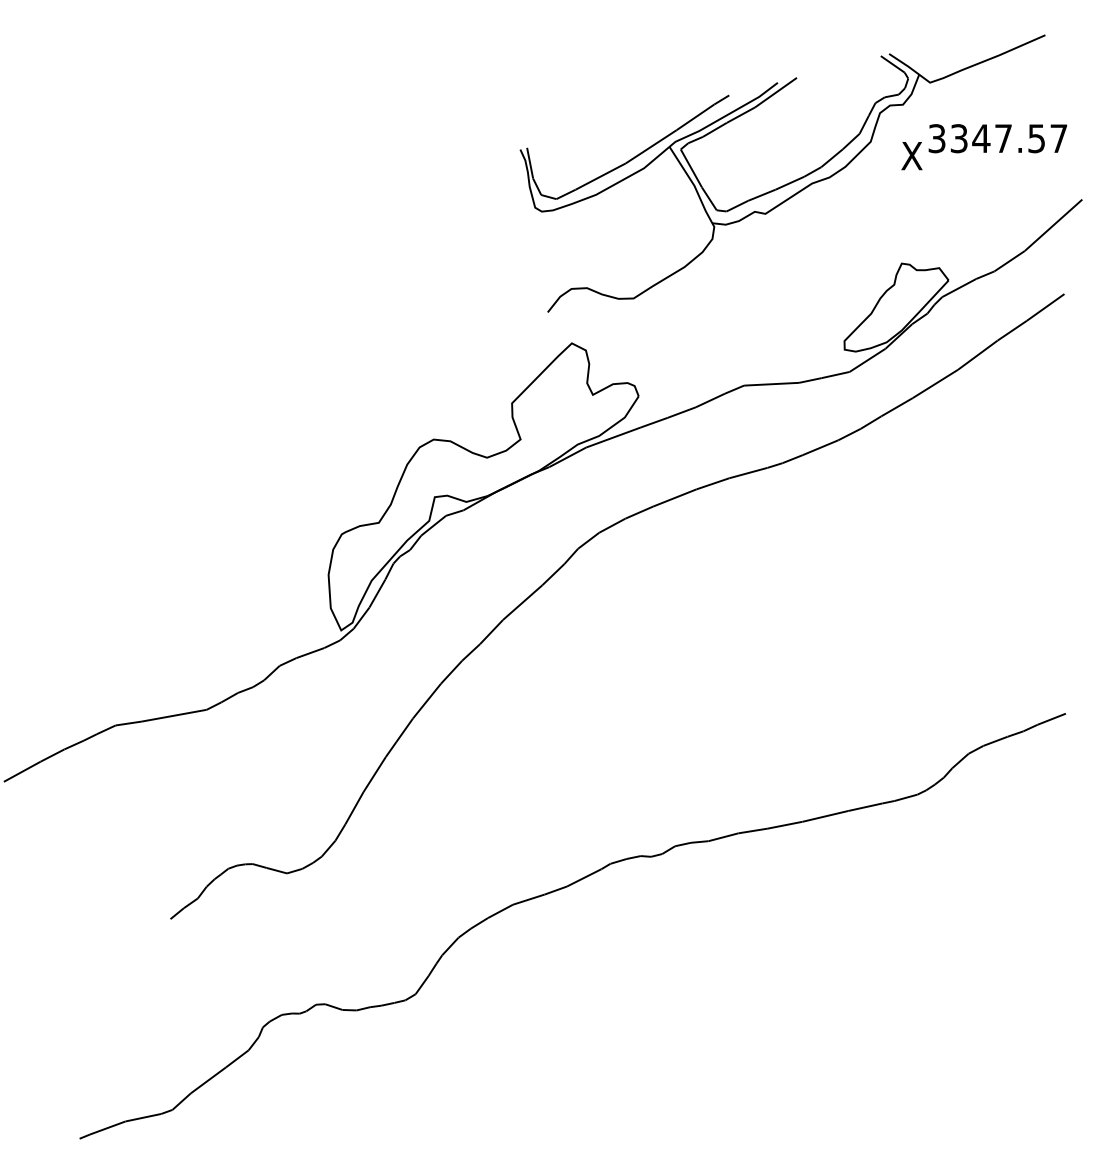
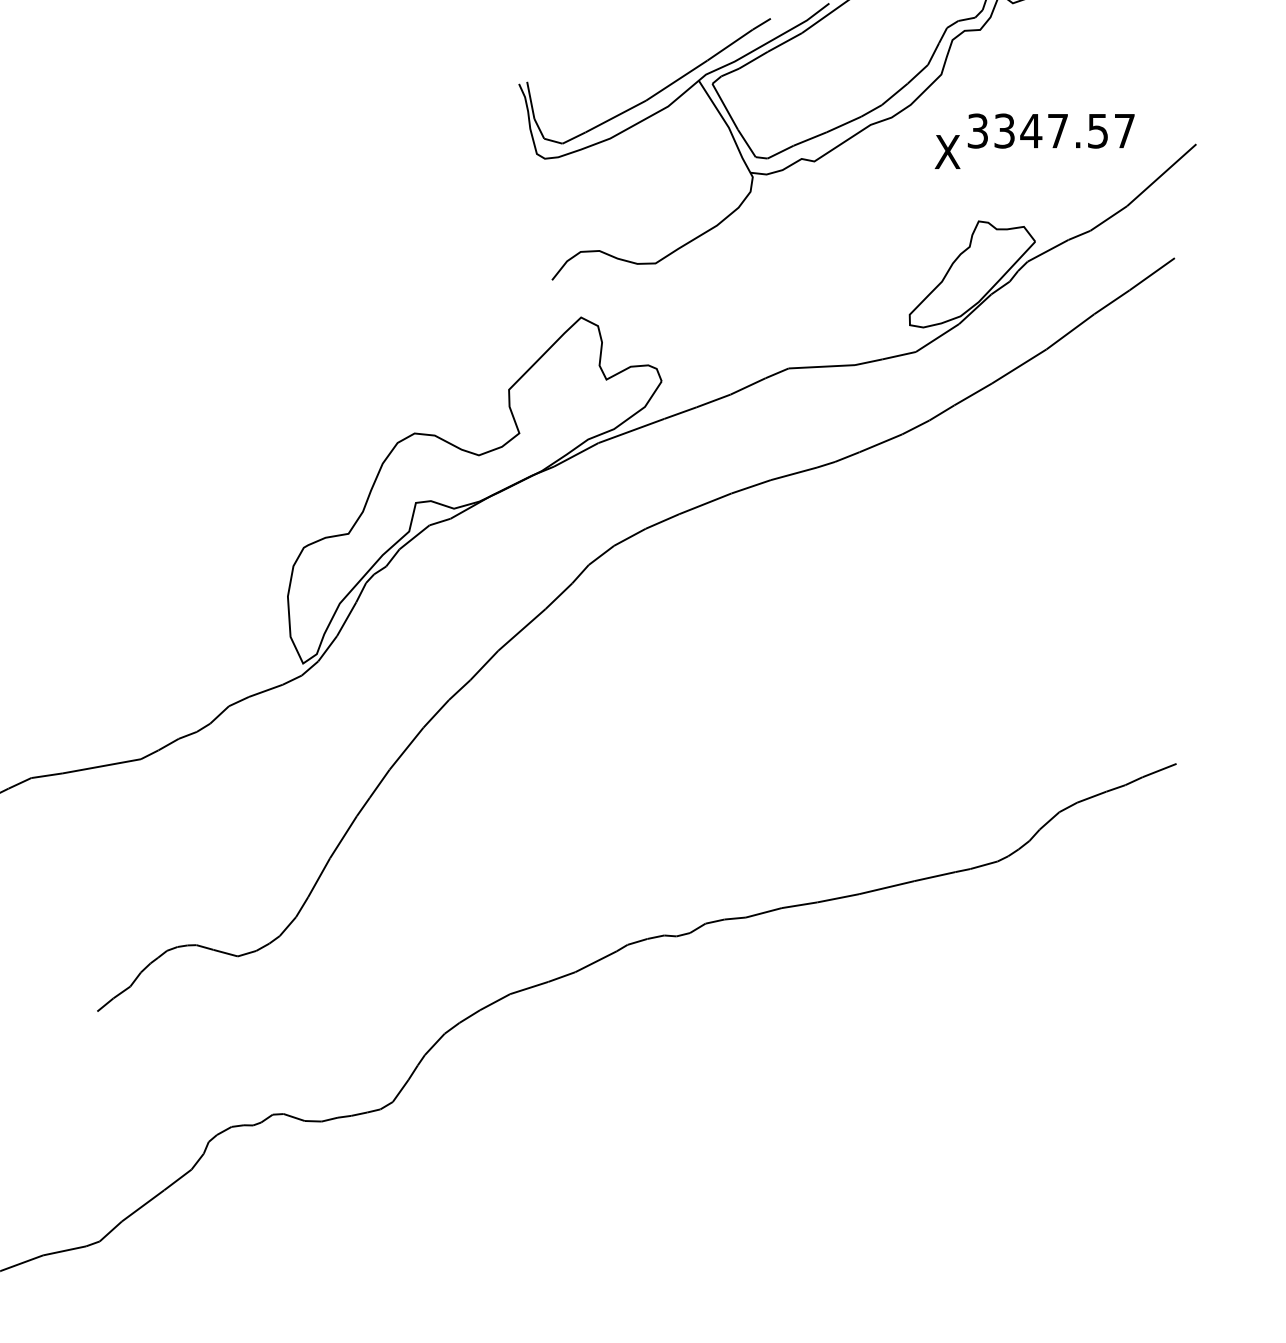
text: (984, 147) -> (1035, 141), moved

